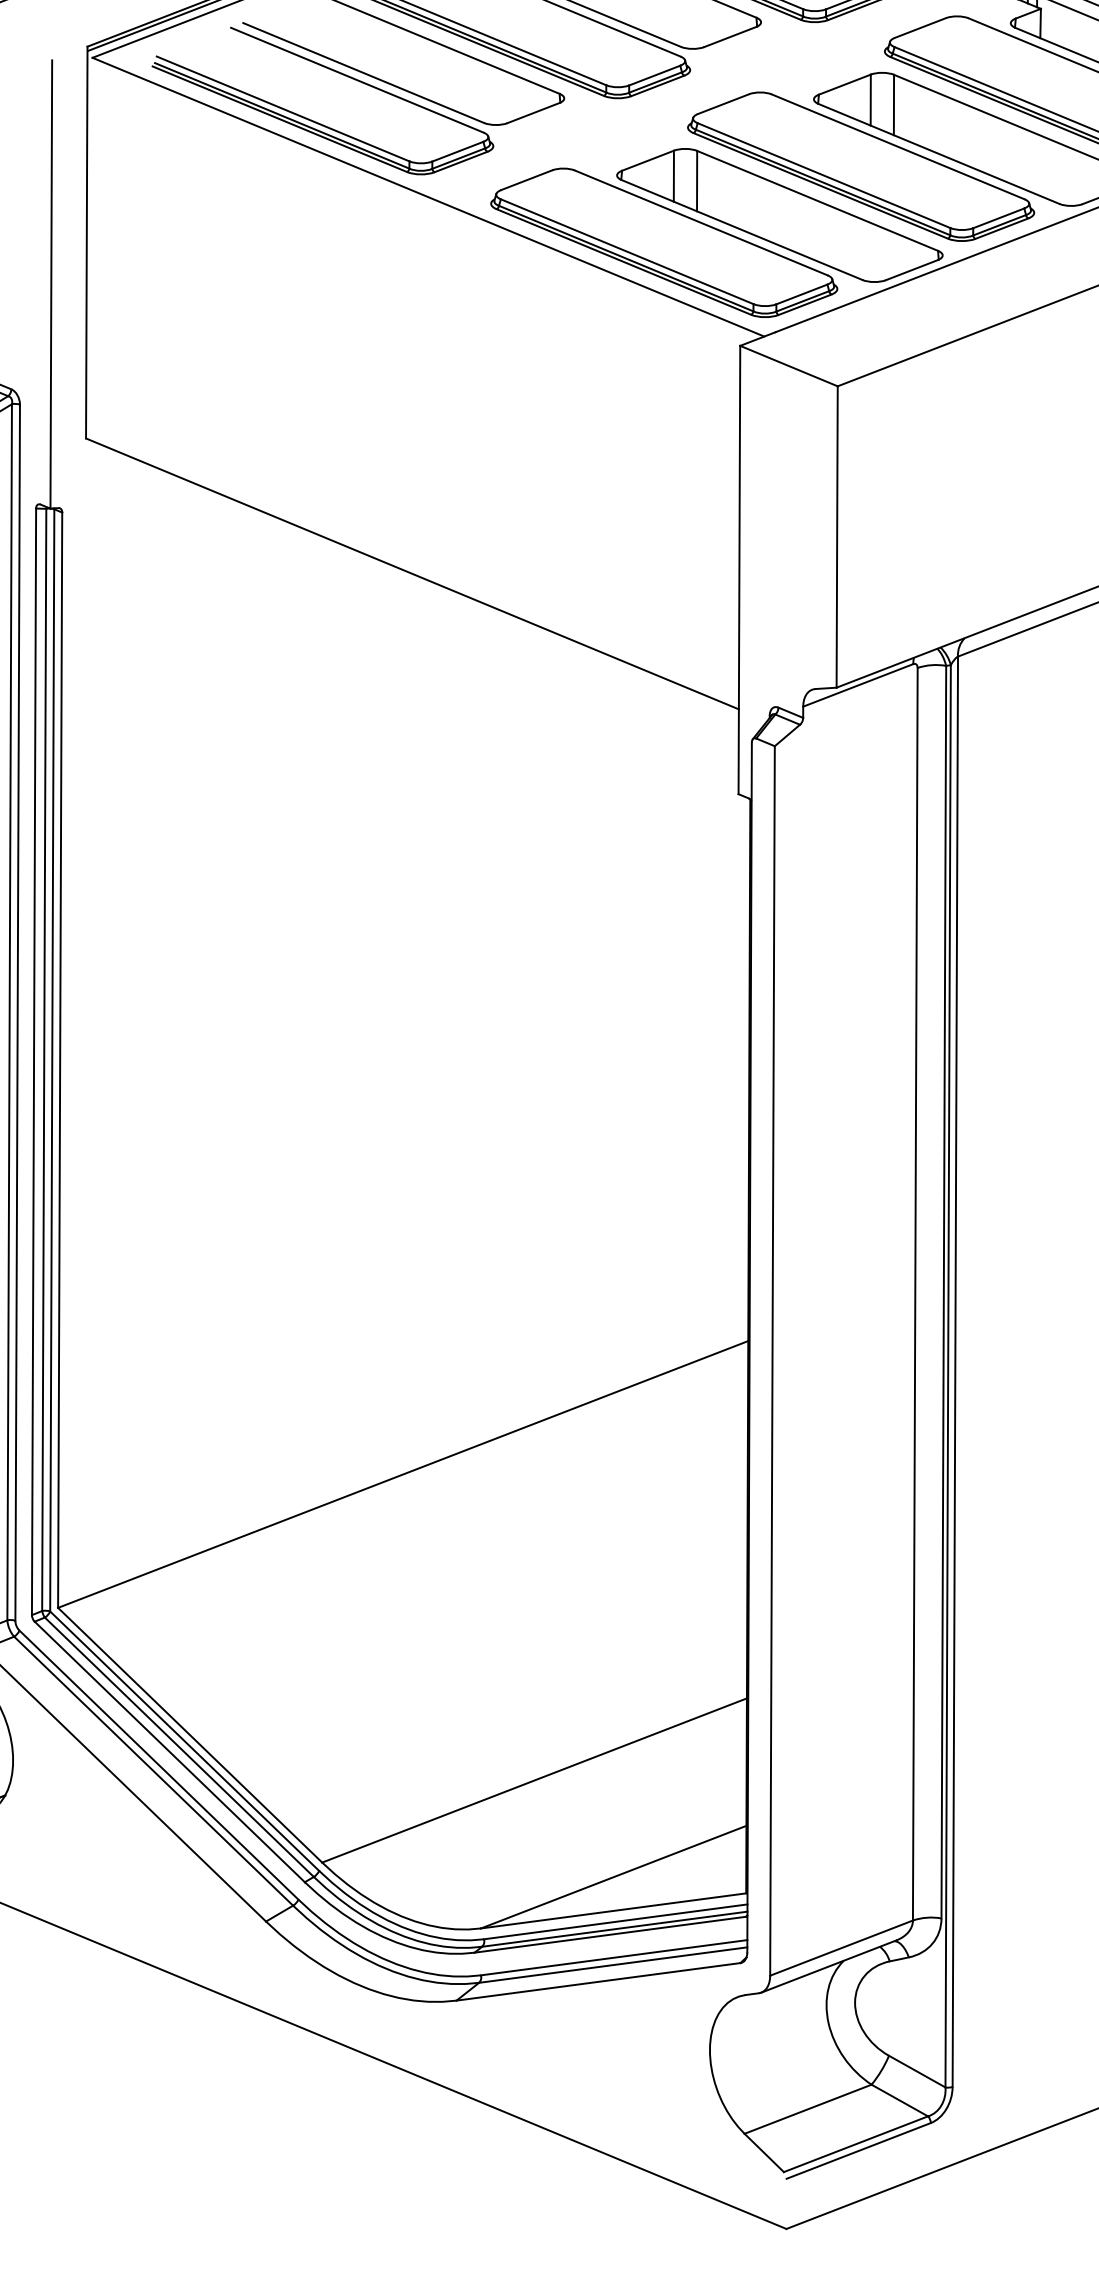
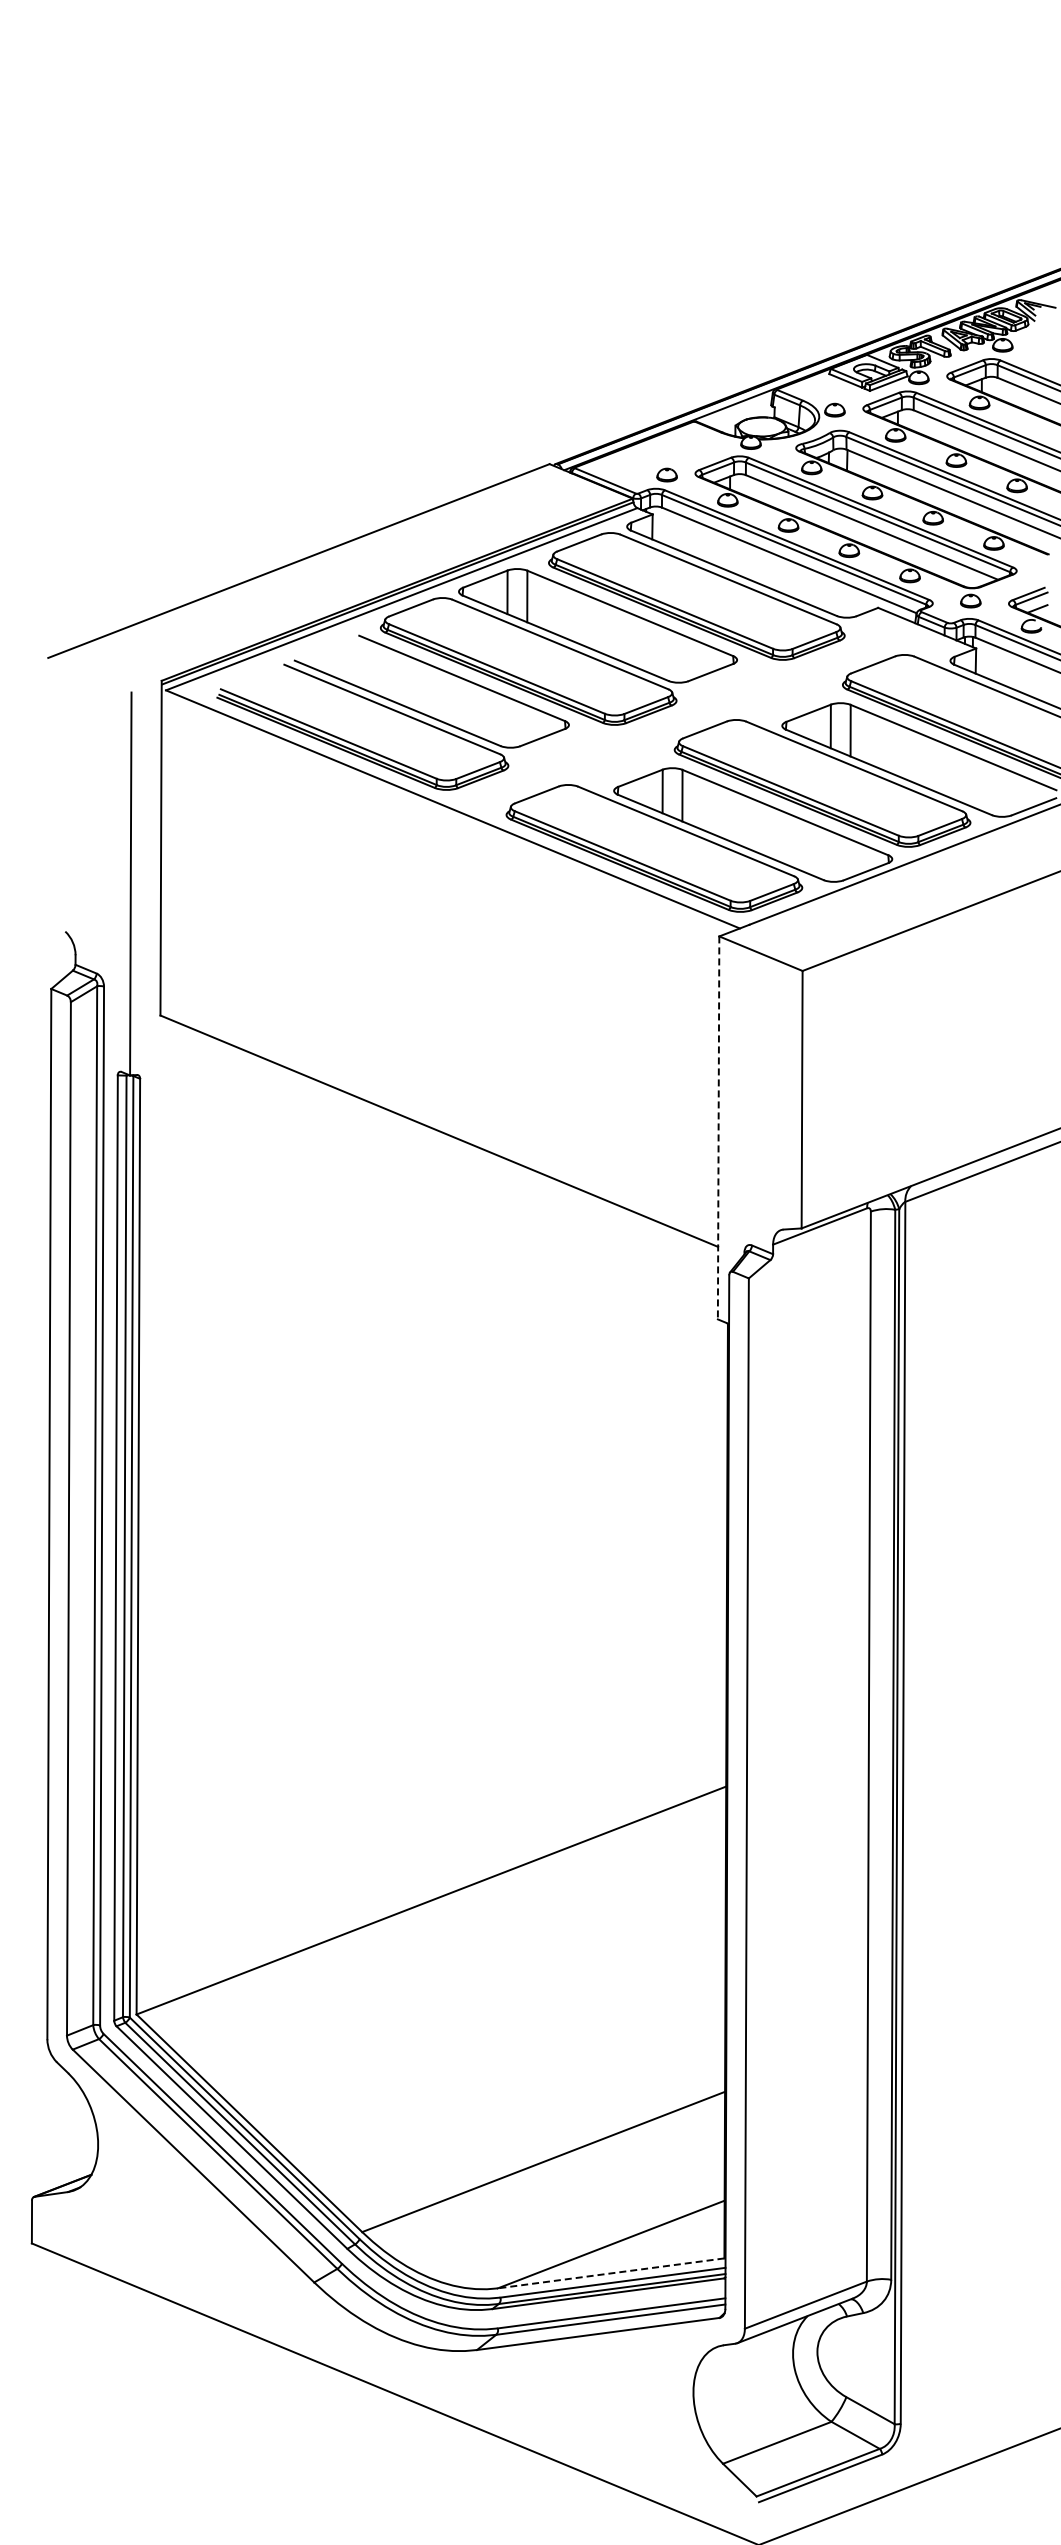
line: (739, 570) -> (718, 1128), solid -> dashed
line: (612, 1911) -> (610, 2273), solid -> dashed

